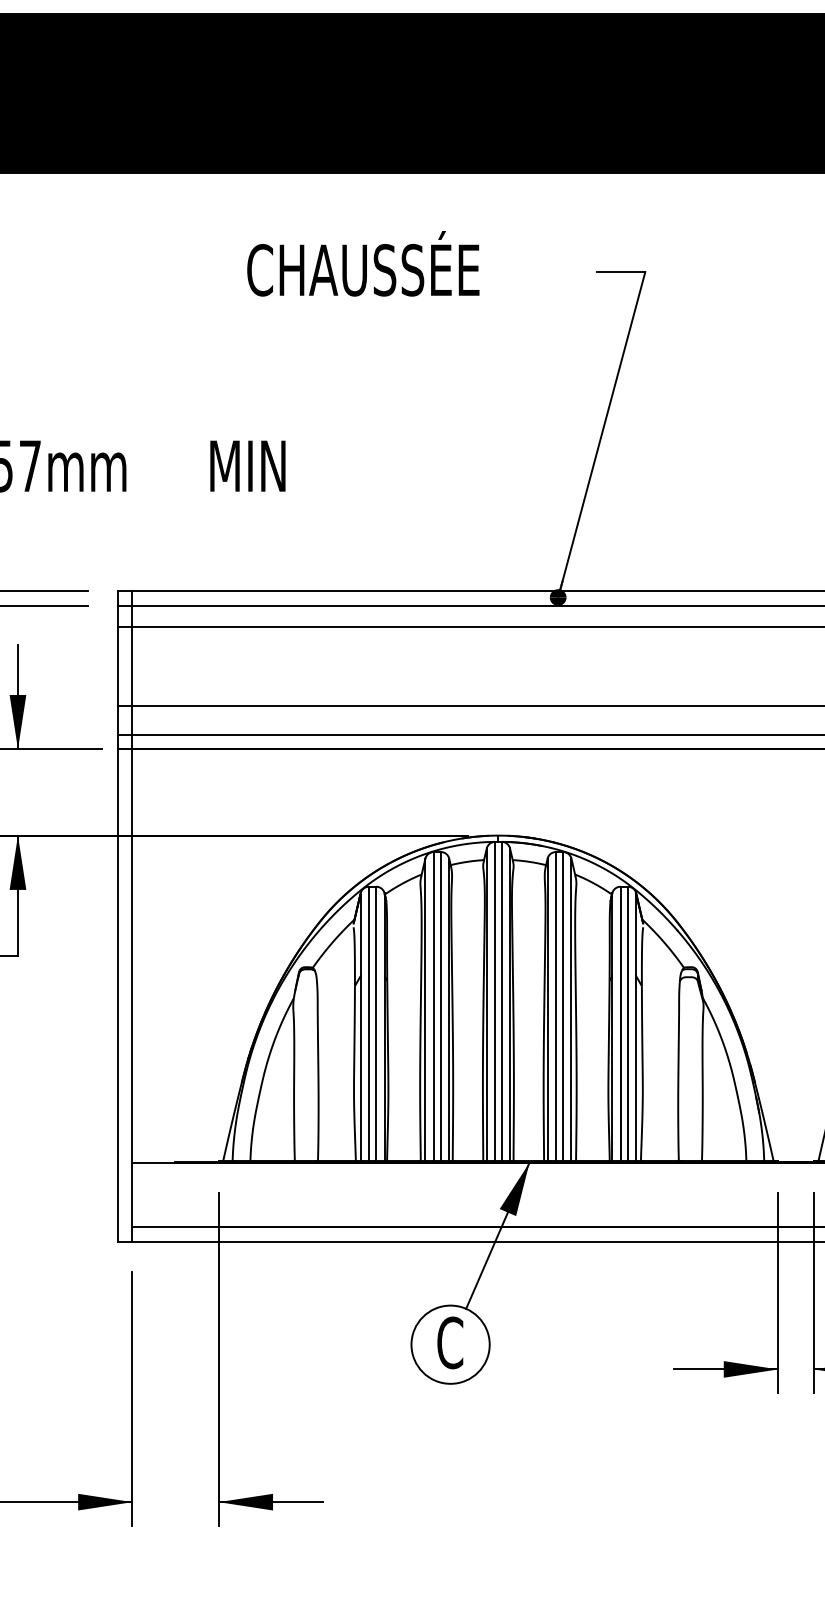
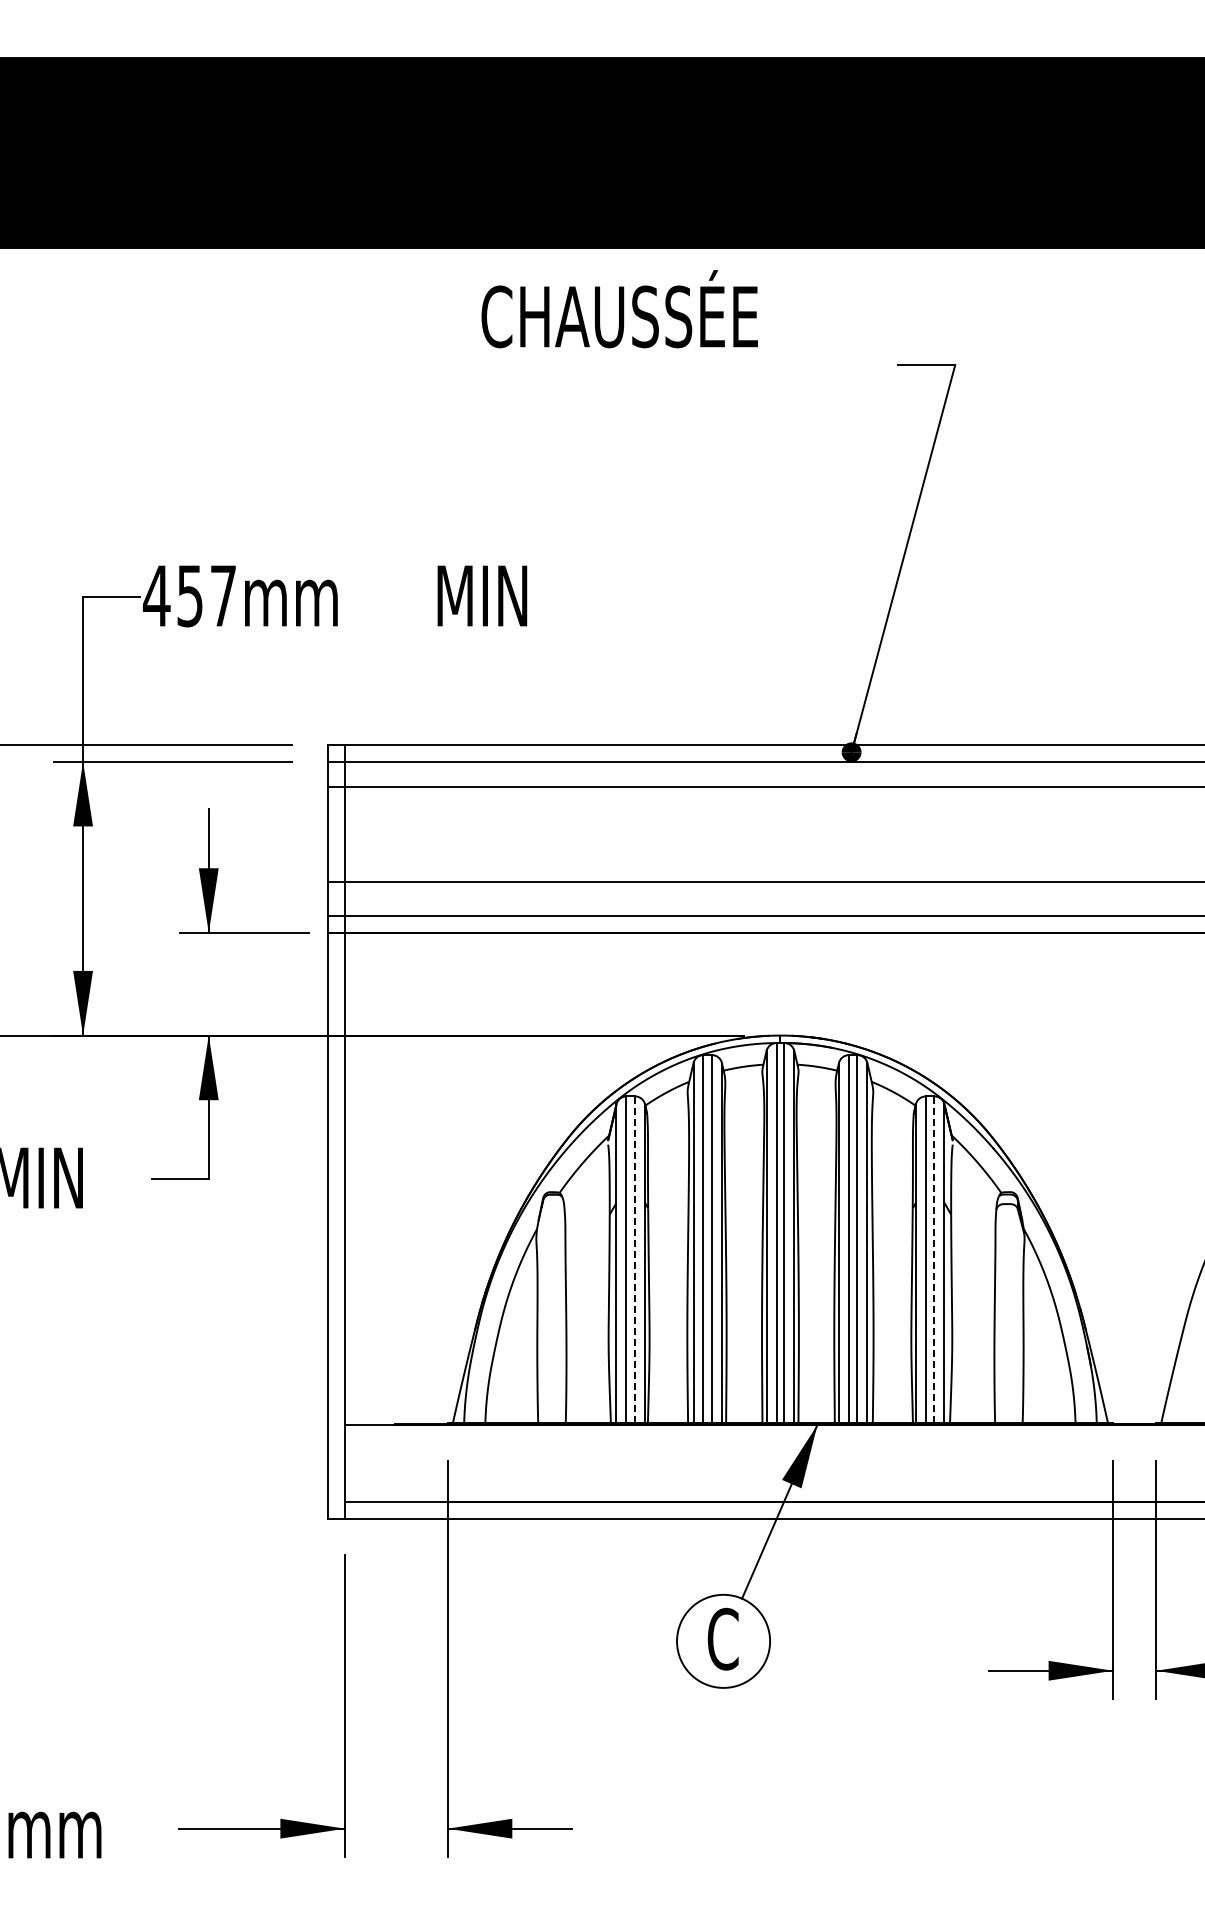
text: (363, 264) -> (619, 309), moved
line: (376, 1023) -> (635, 1259), solid -> dashed
line: (627, 1023) -> (934, 1259), solid -> dashed

